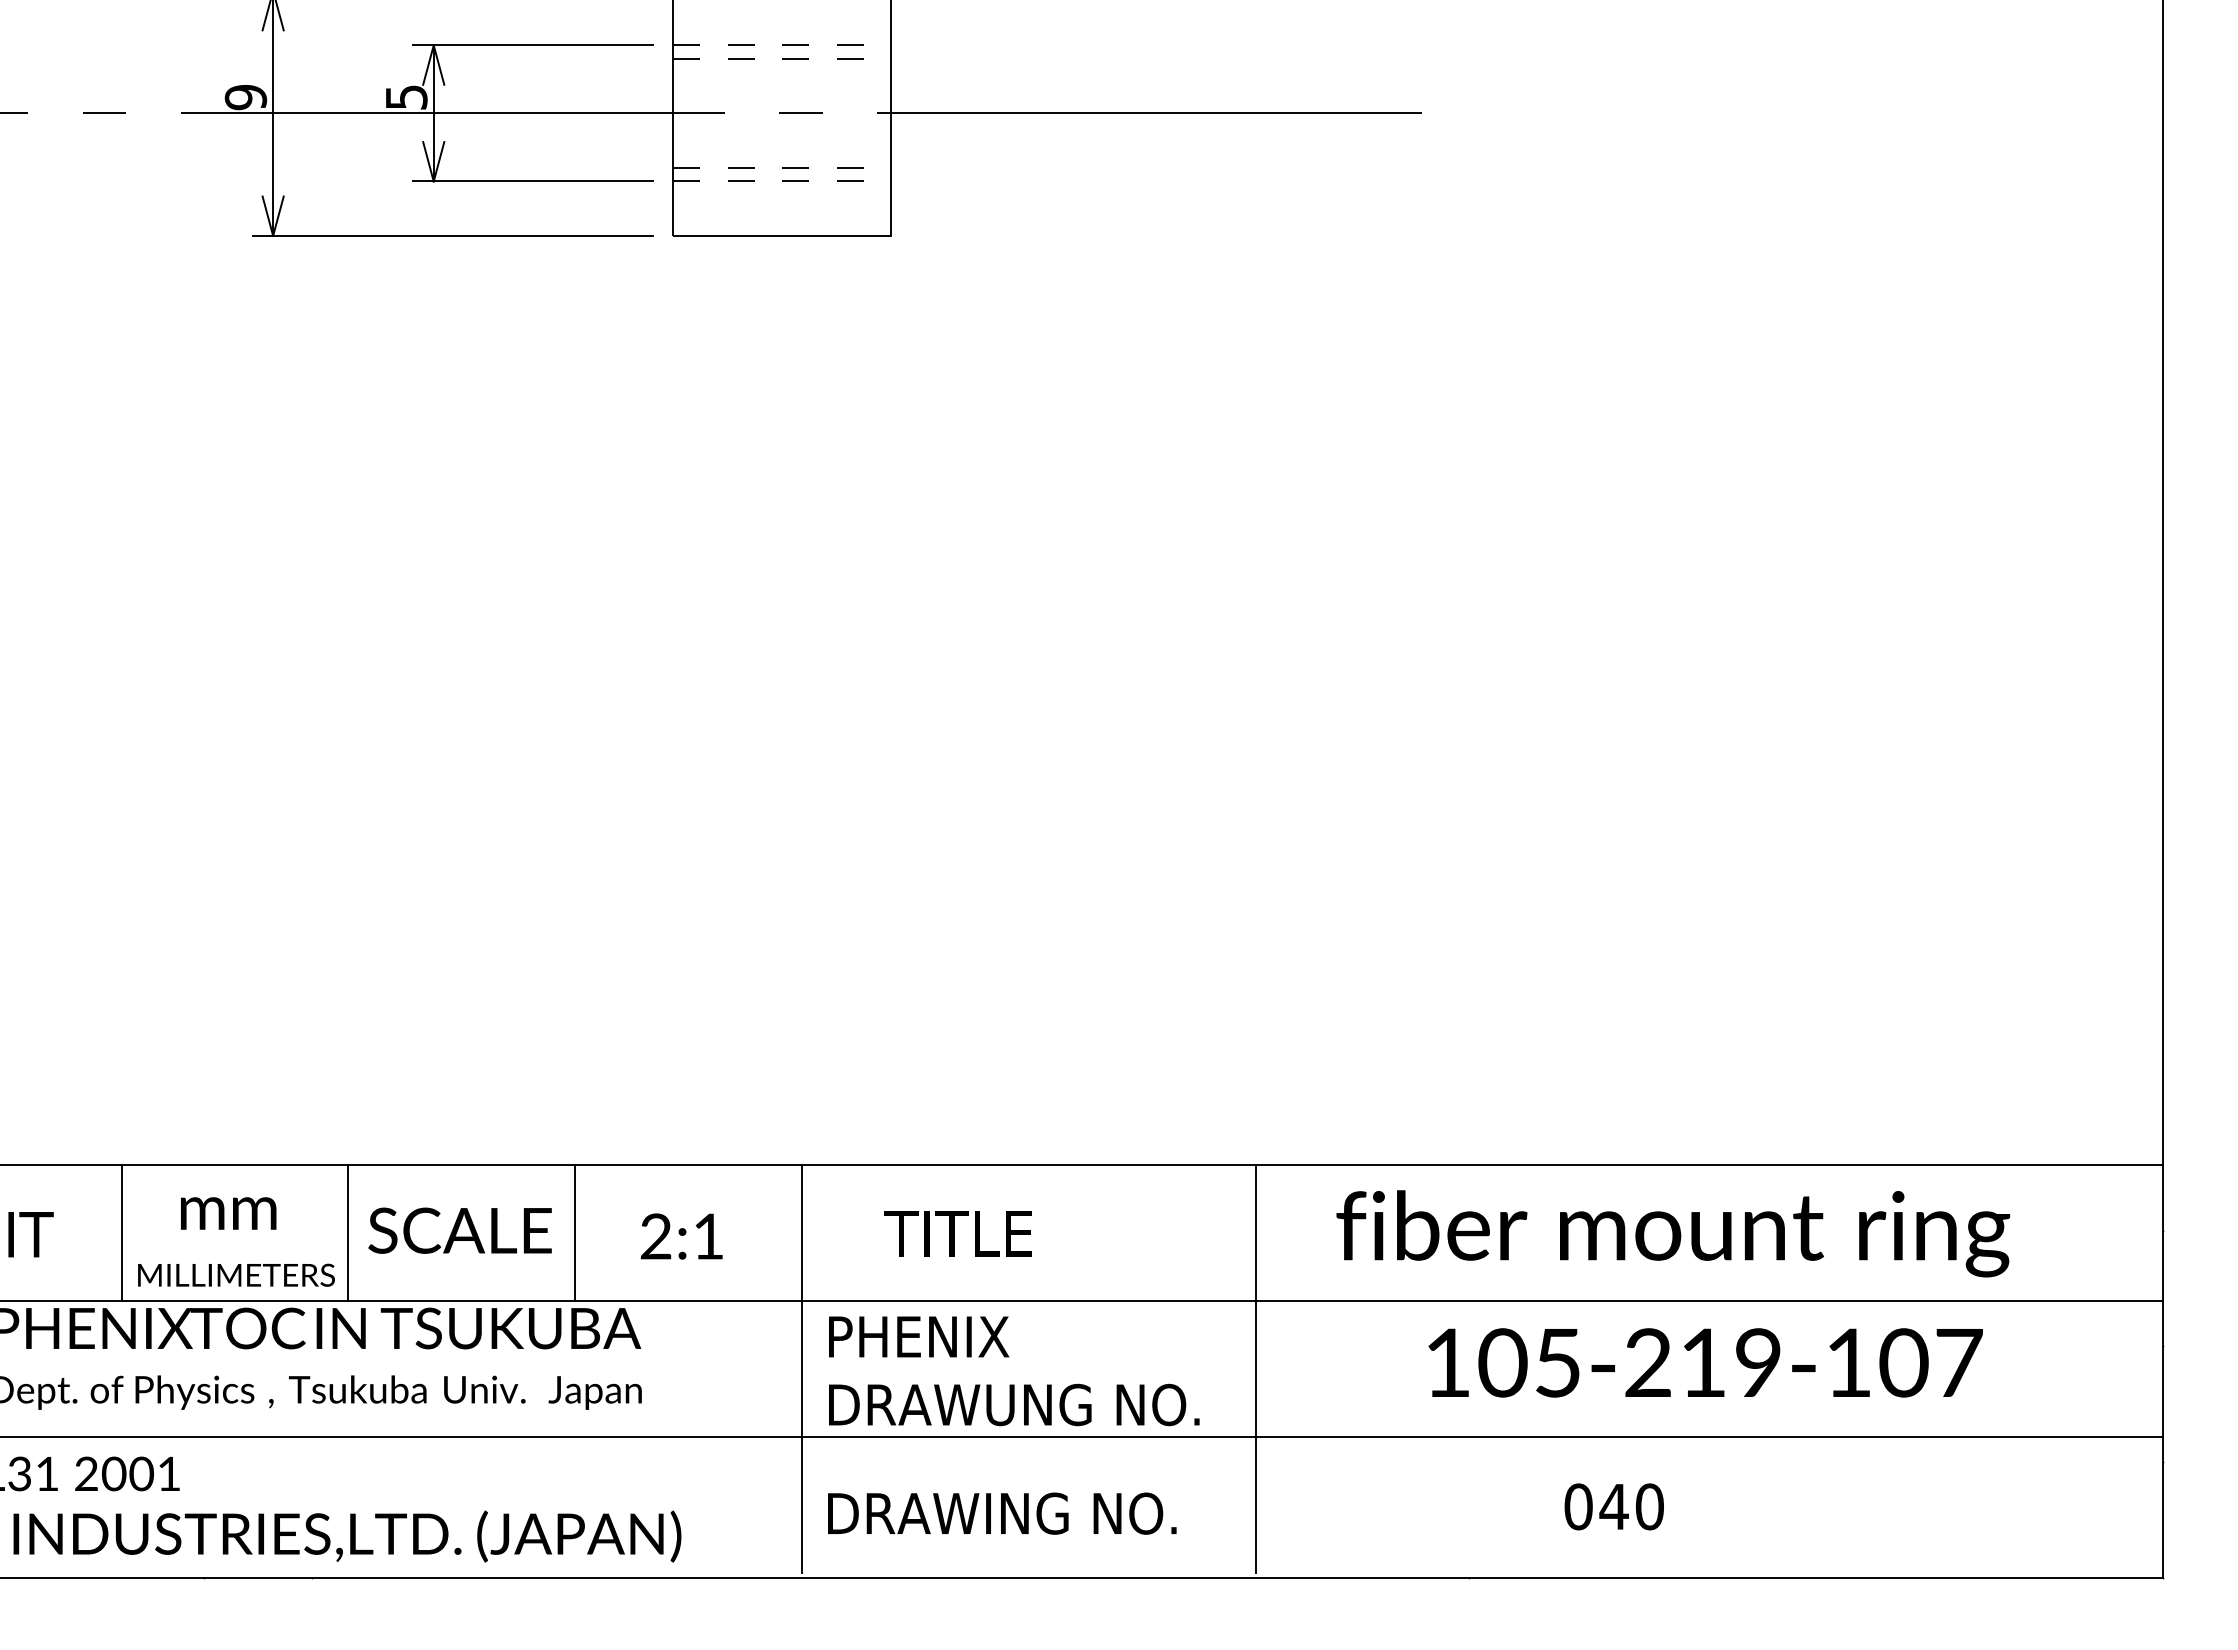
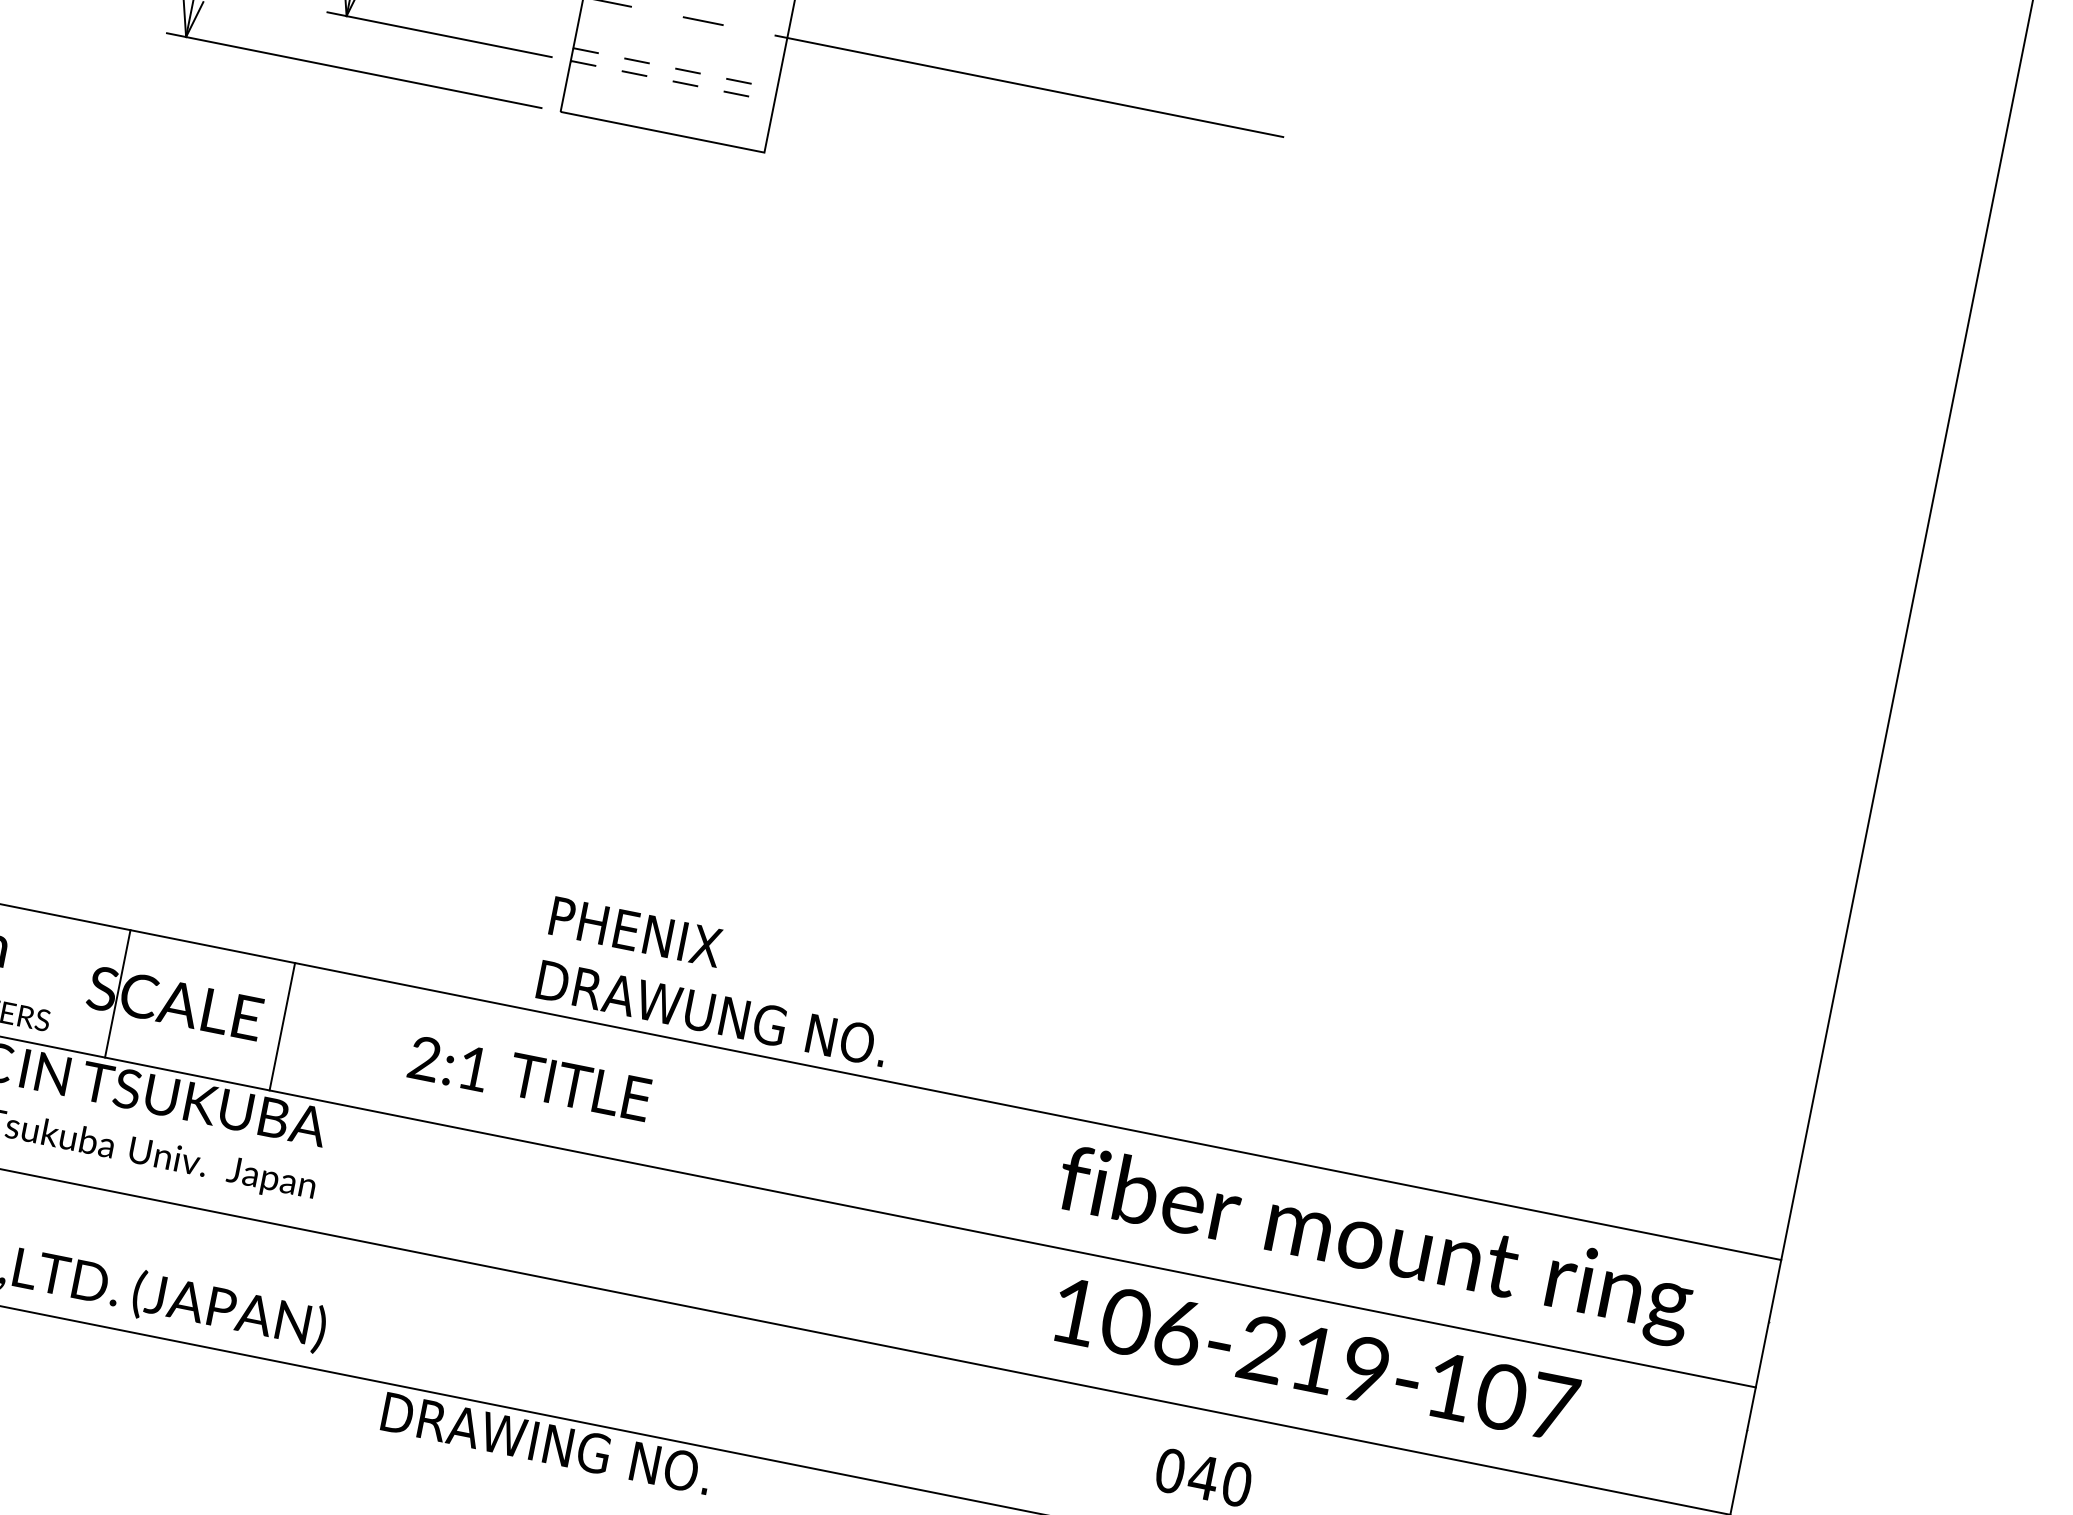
line: (348, 1232) -> (117, 993), moved
text: (957, 1233) -> (579, 1086), moved
text: (1673, 1233) -> (1374, 1245), moved
text: (681, 1236) -> (448, 1063), moved
text: (1558, 1363) -> (1178, 1332), 105-219-107 -> 106-219-107
line: (802, 1368) -> (469, 1196), removed
line: (1255, 1368) -> (893, 1281), removed
text: (1014, 1371) -> (718, 982), moved
text: (1002, 1513) -> (546, 1443), moved

